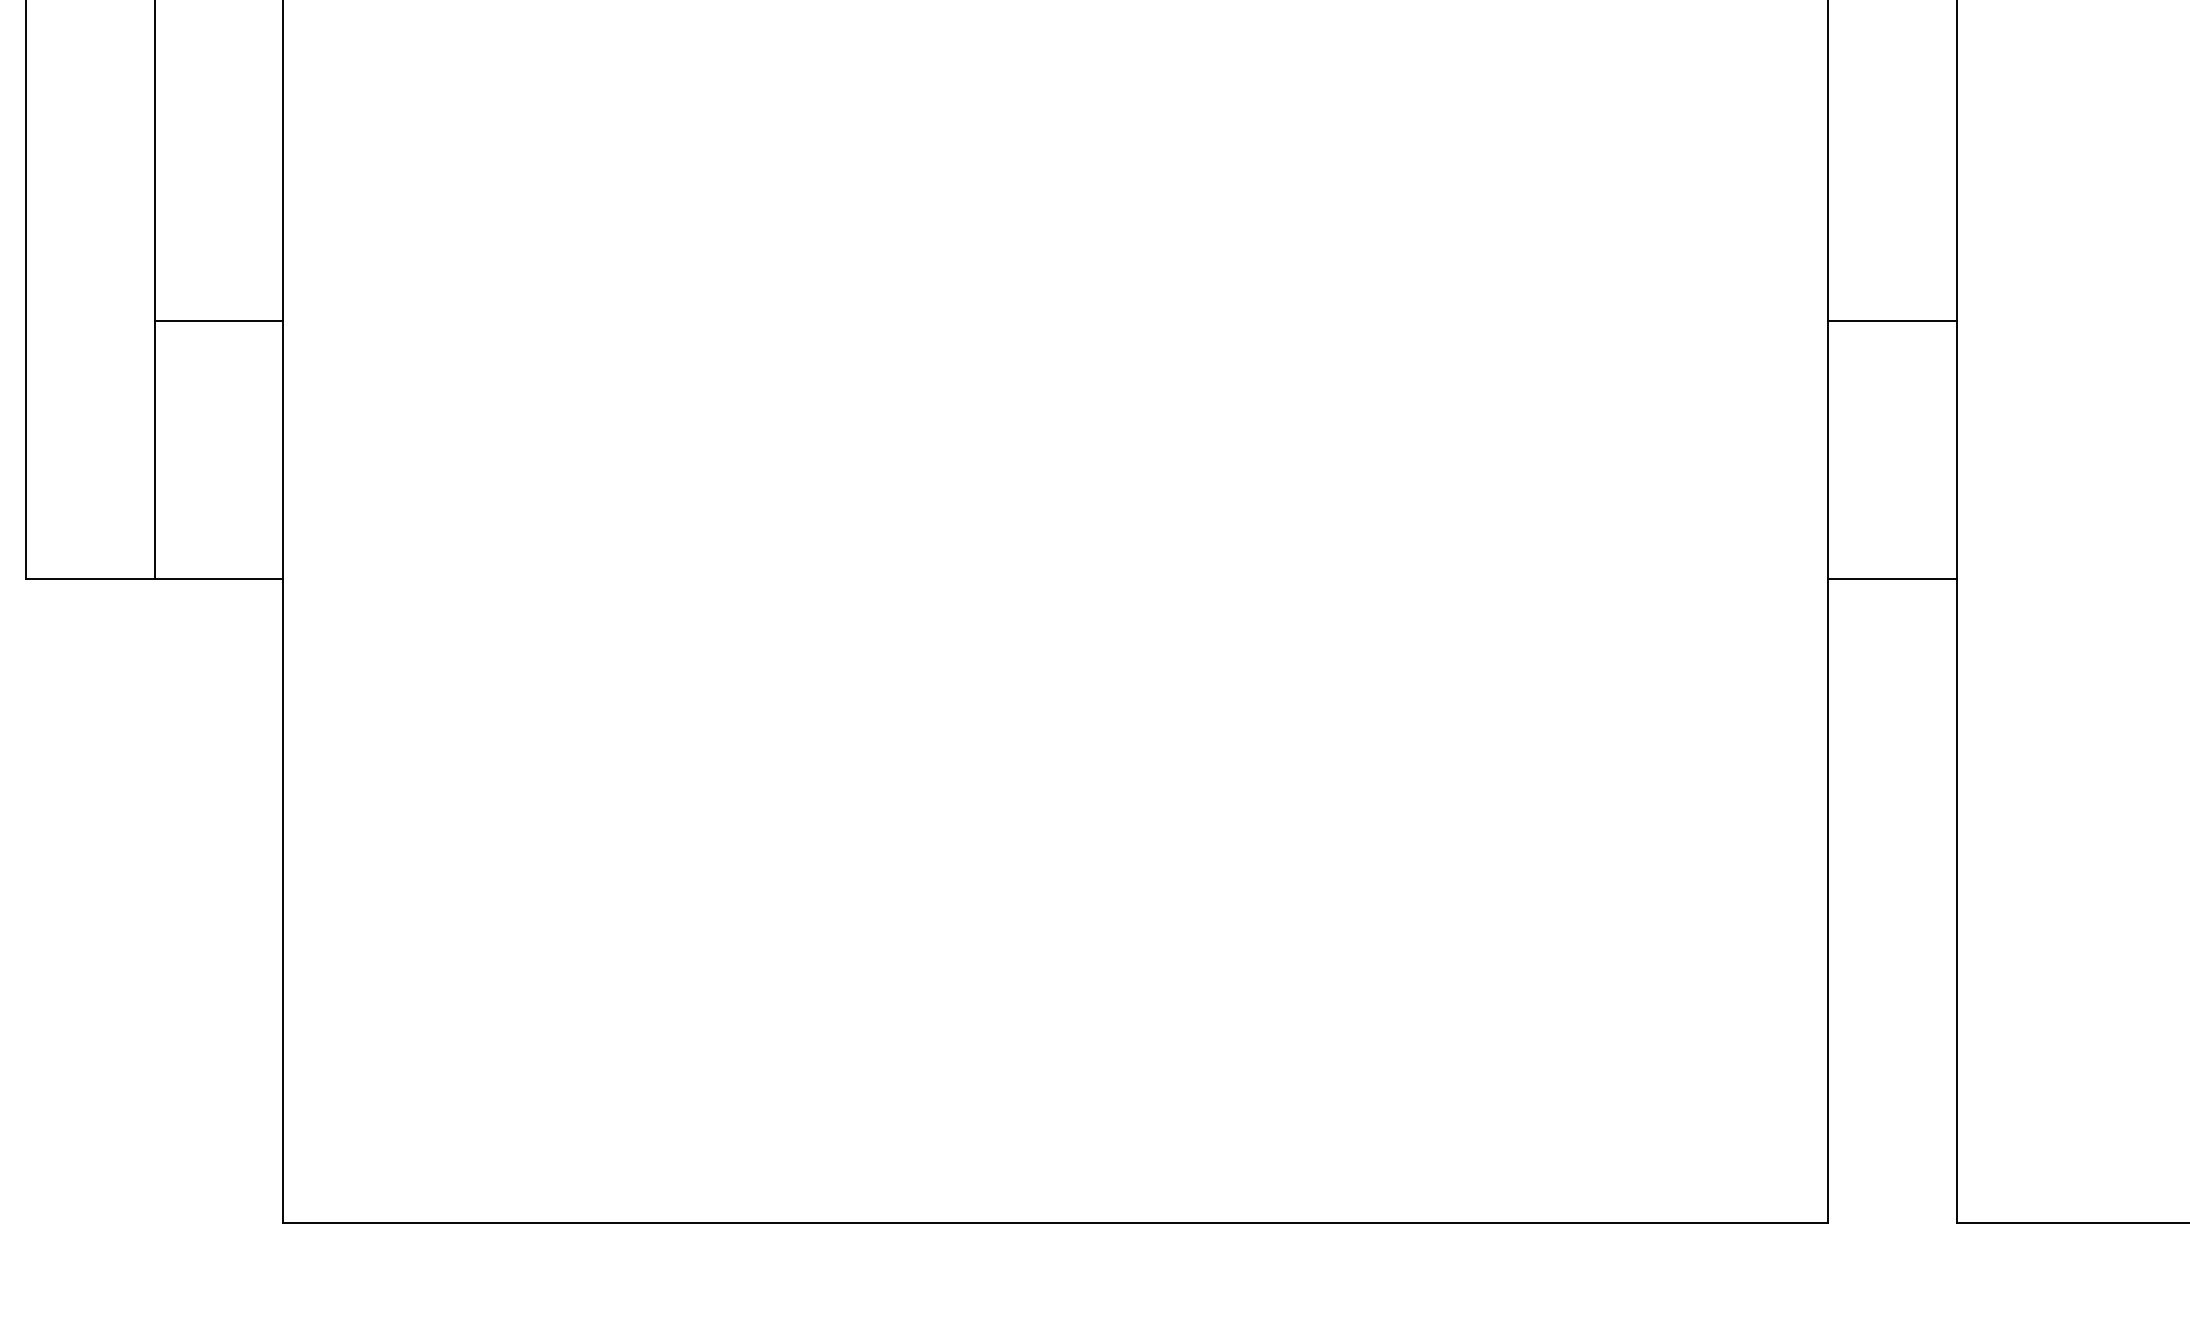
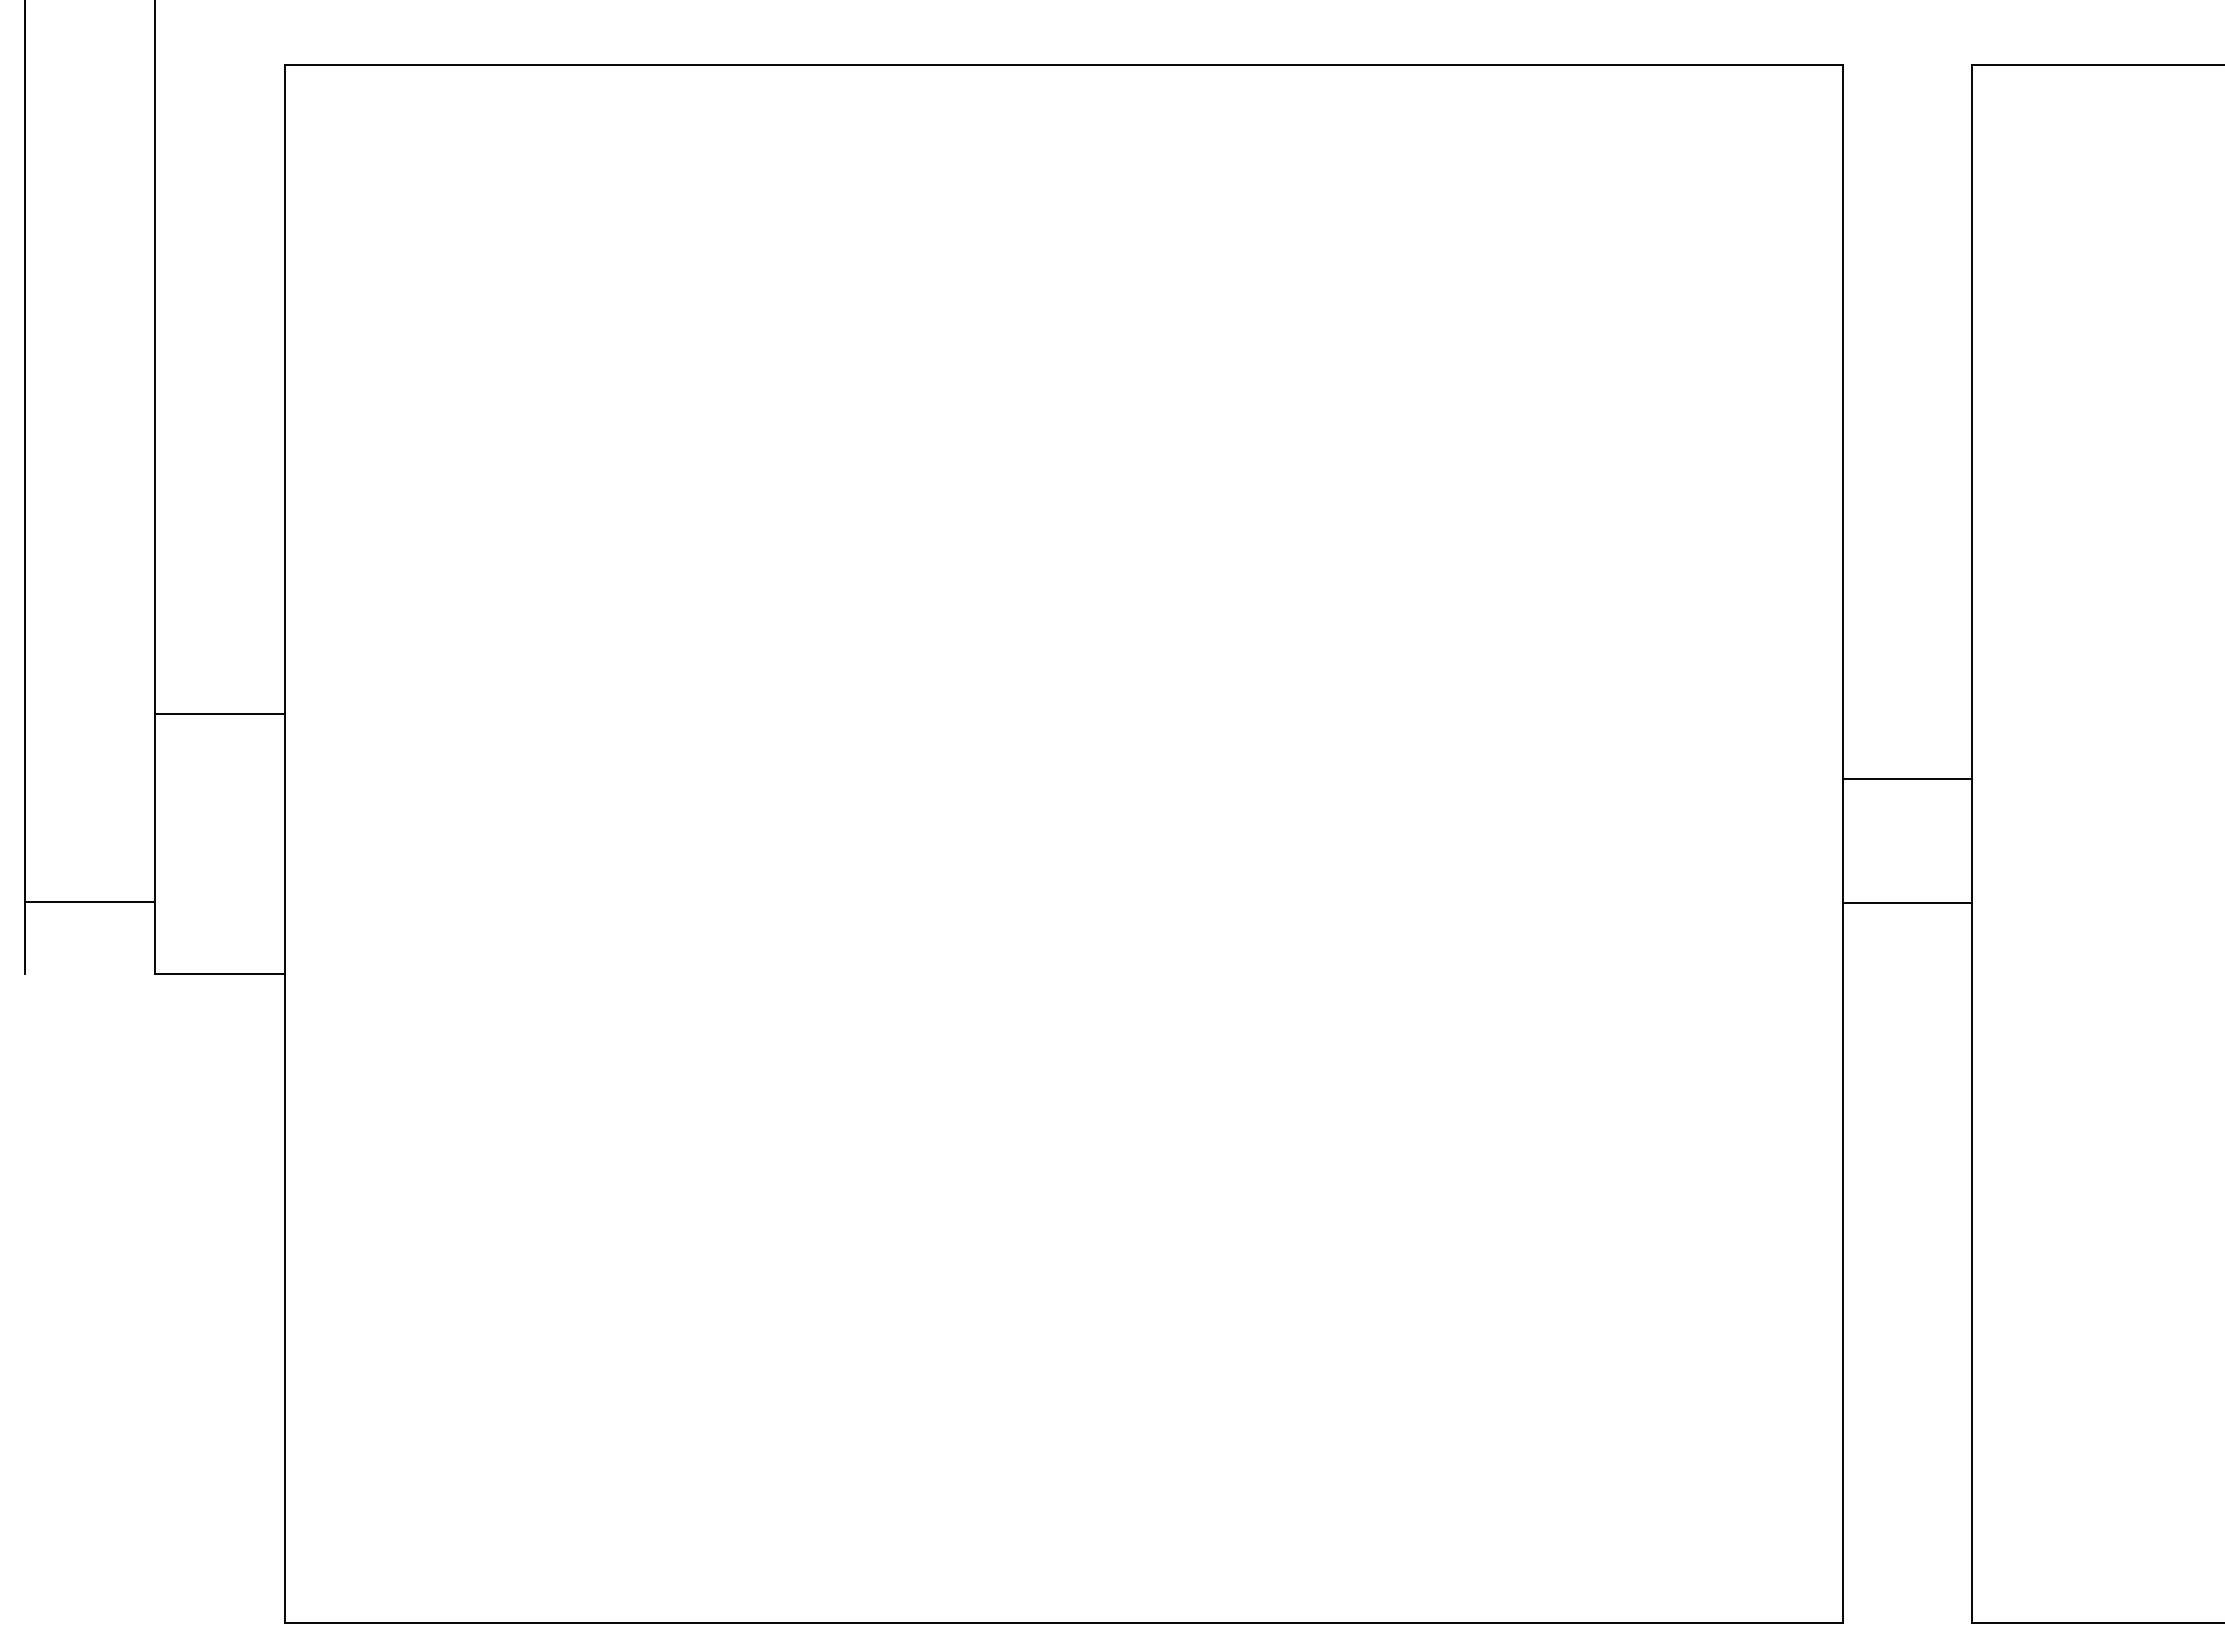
line: (1892, 321) -> (1907, 779), moved
line: (89, 578) -> (89, 901), moved
line: (1892, 578) -> (1907, 902), moved

